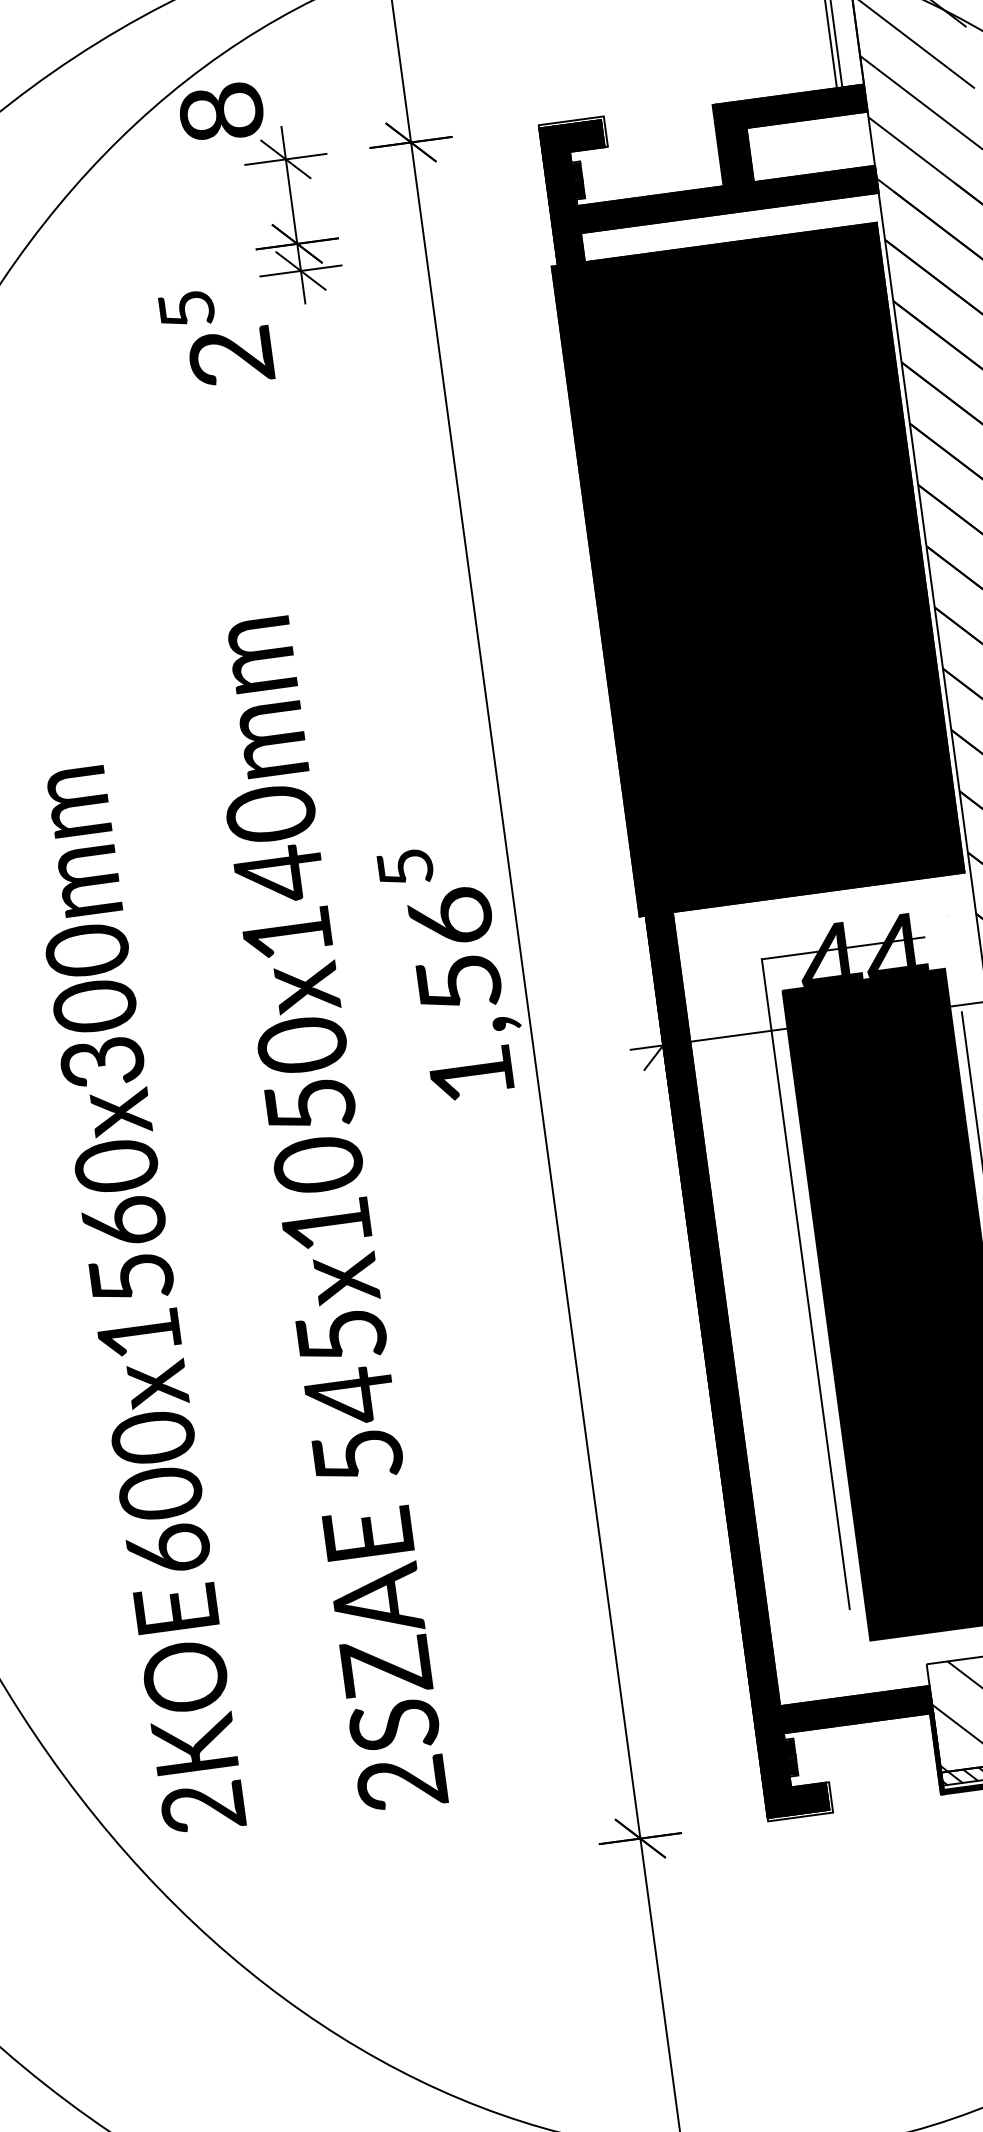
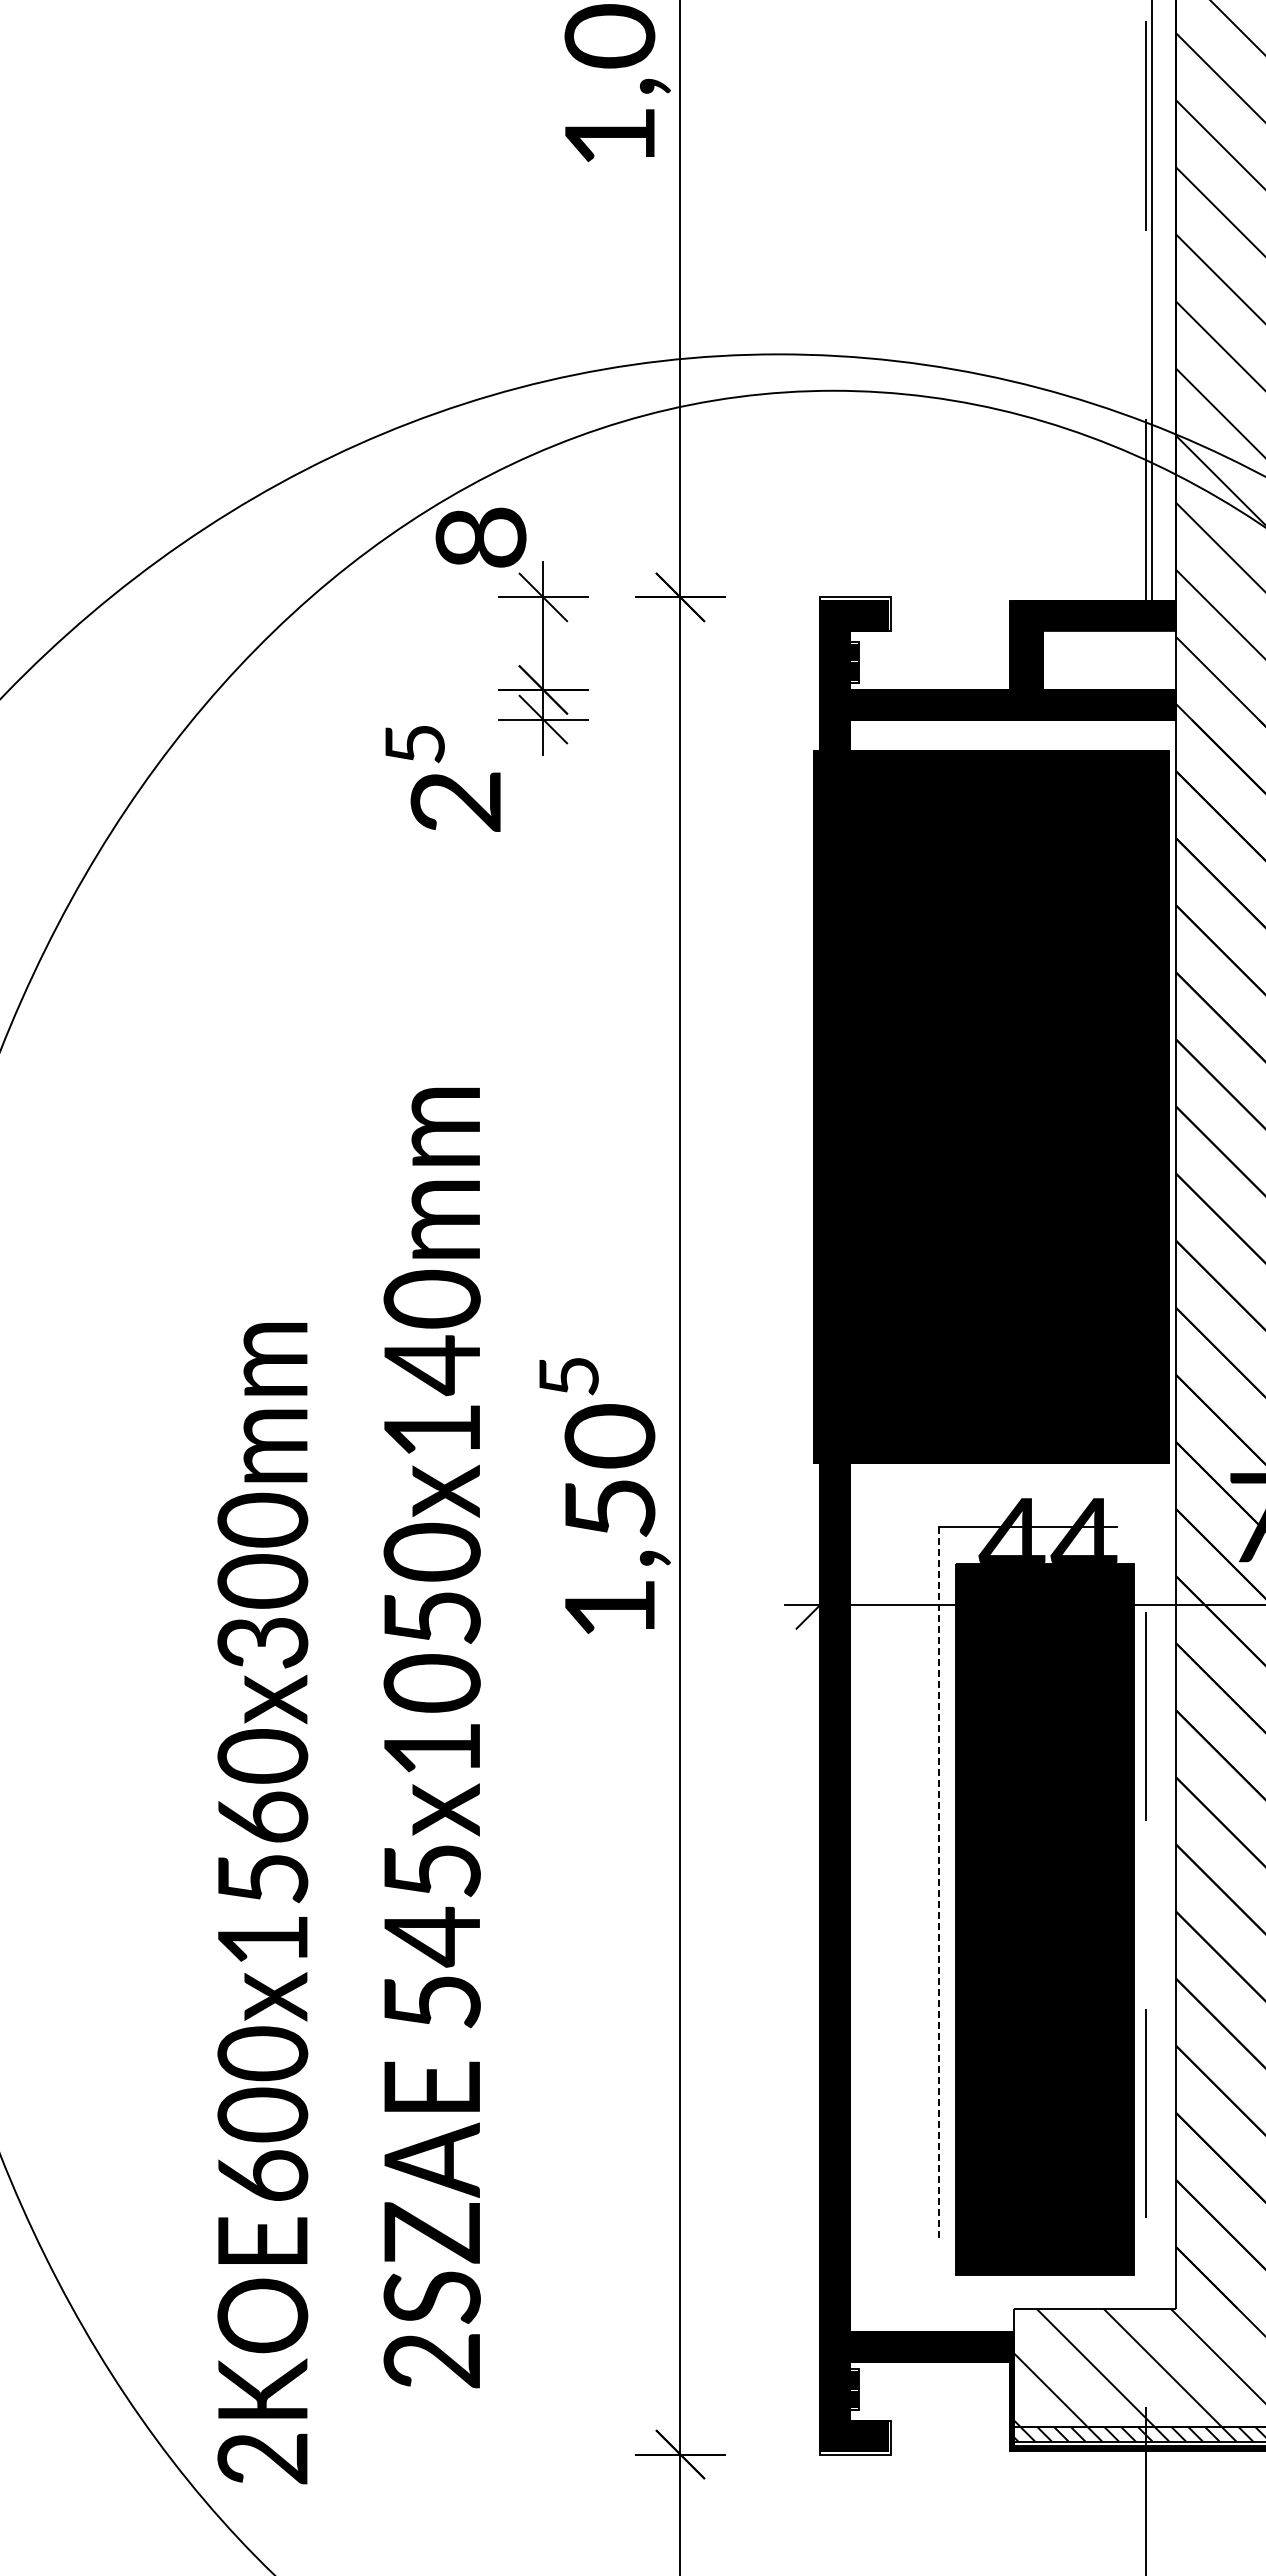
text: (449, 917) -> (609, 1436), 1,56 -> 1,50
line: (805, 1284) -> (938, 1882), solid -> dashed
text: (134, 1300) -> (262, 1903), moved

